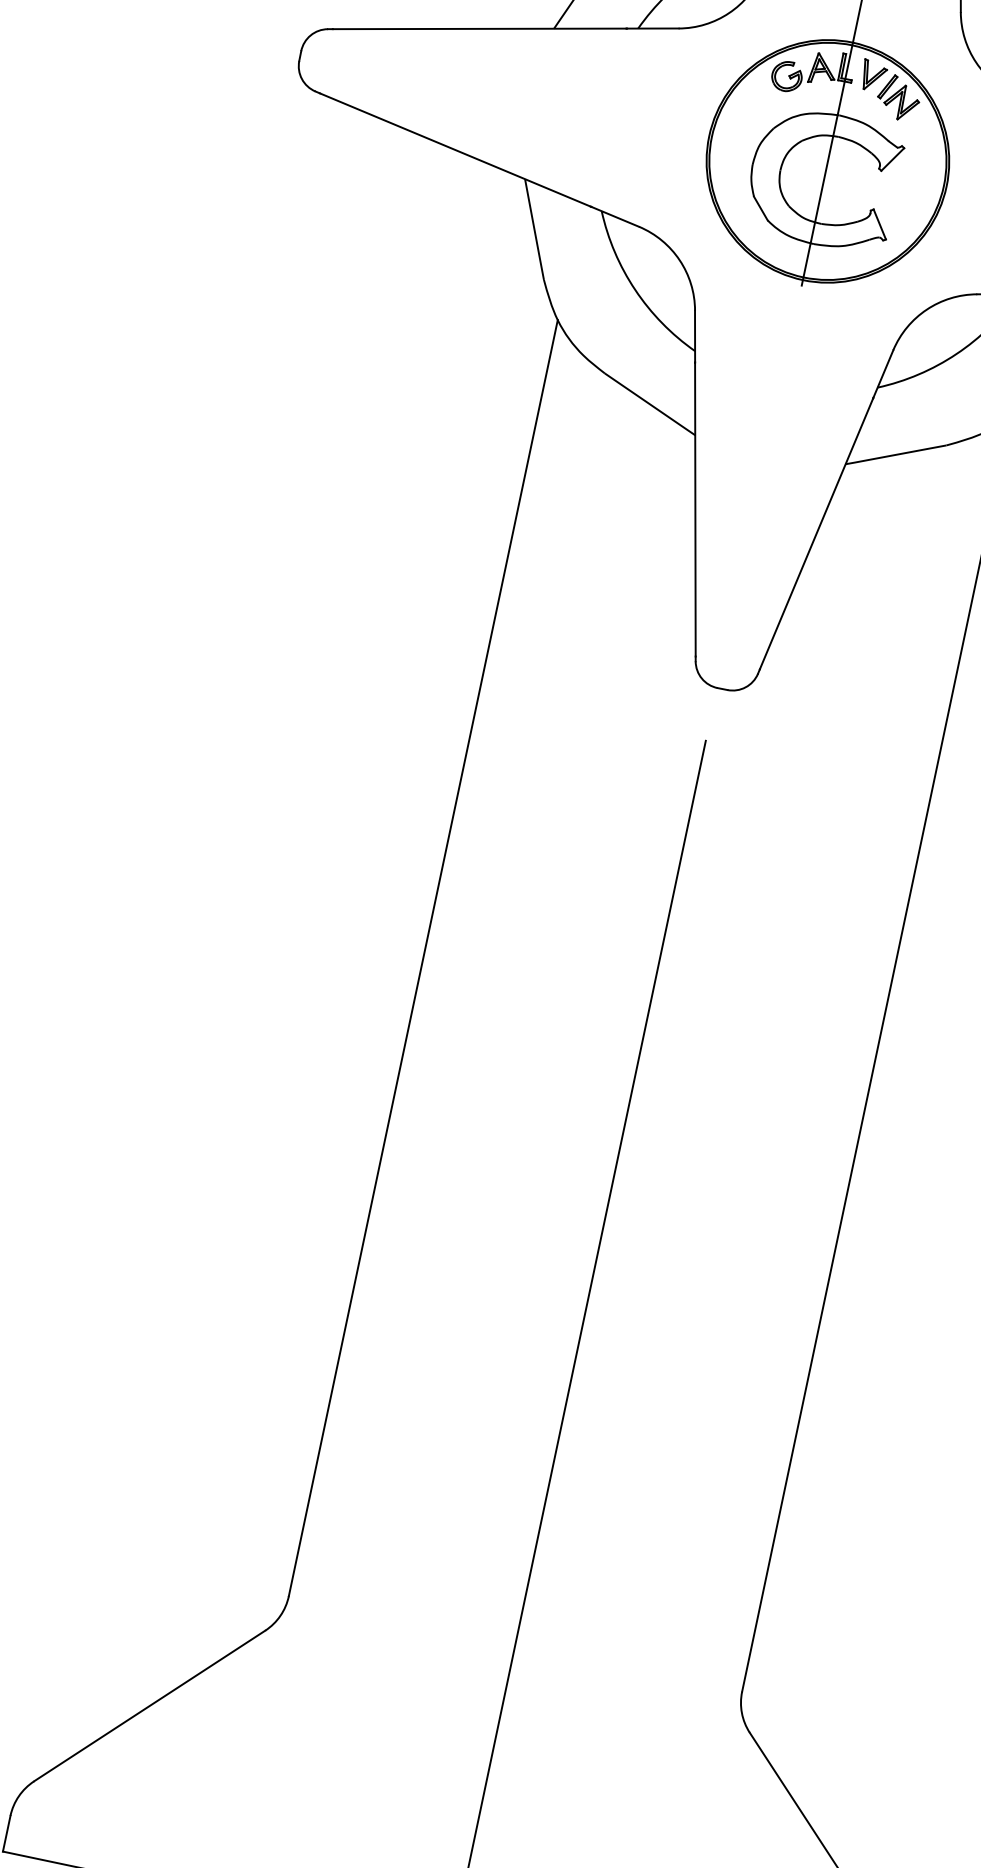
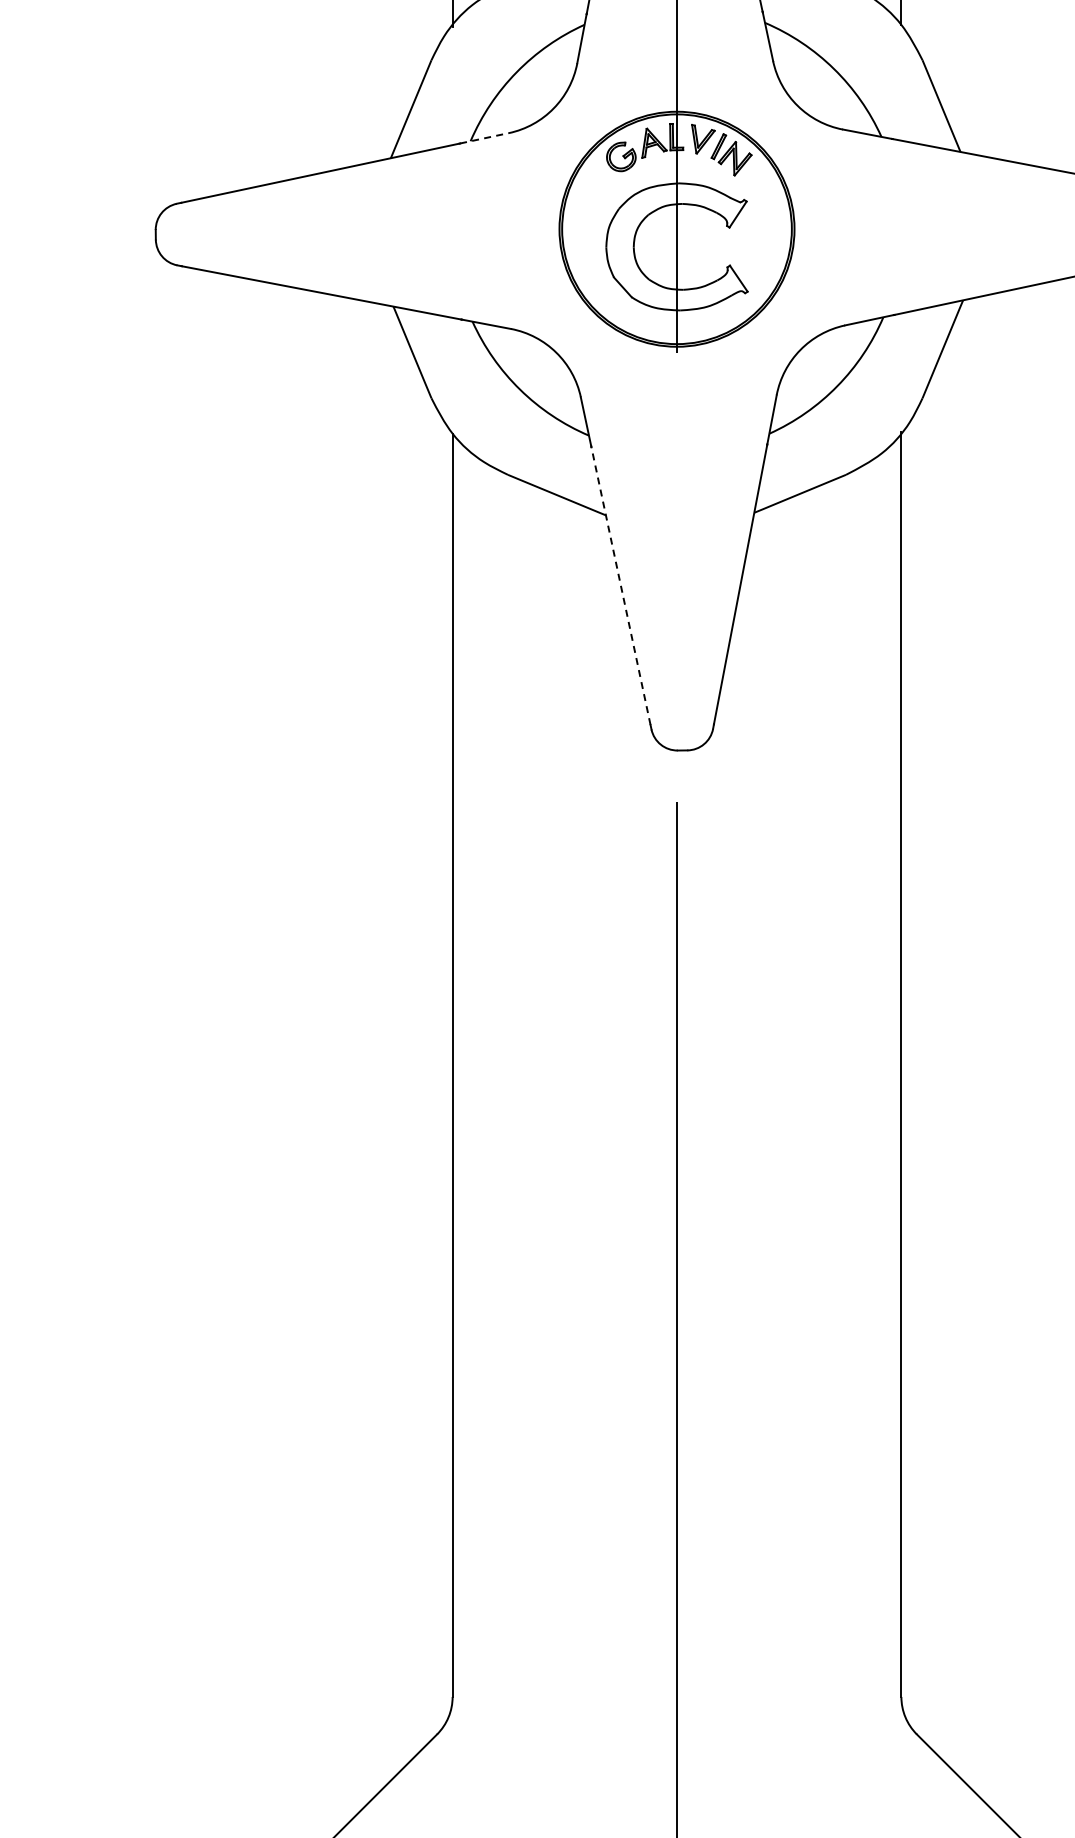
line: (652, 28) -> (484, 138), solid -> dashed
line: (695, 509) -> (620, 585), solid -> dashed

